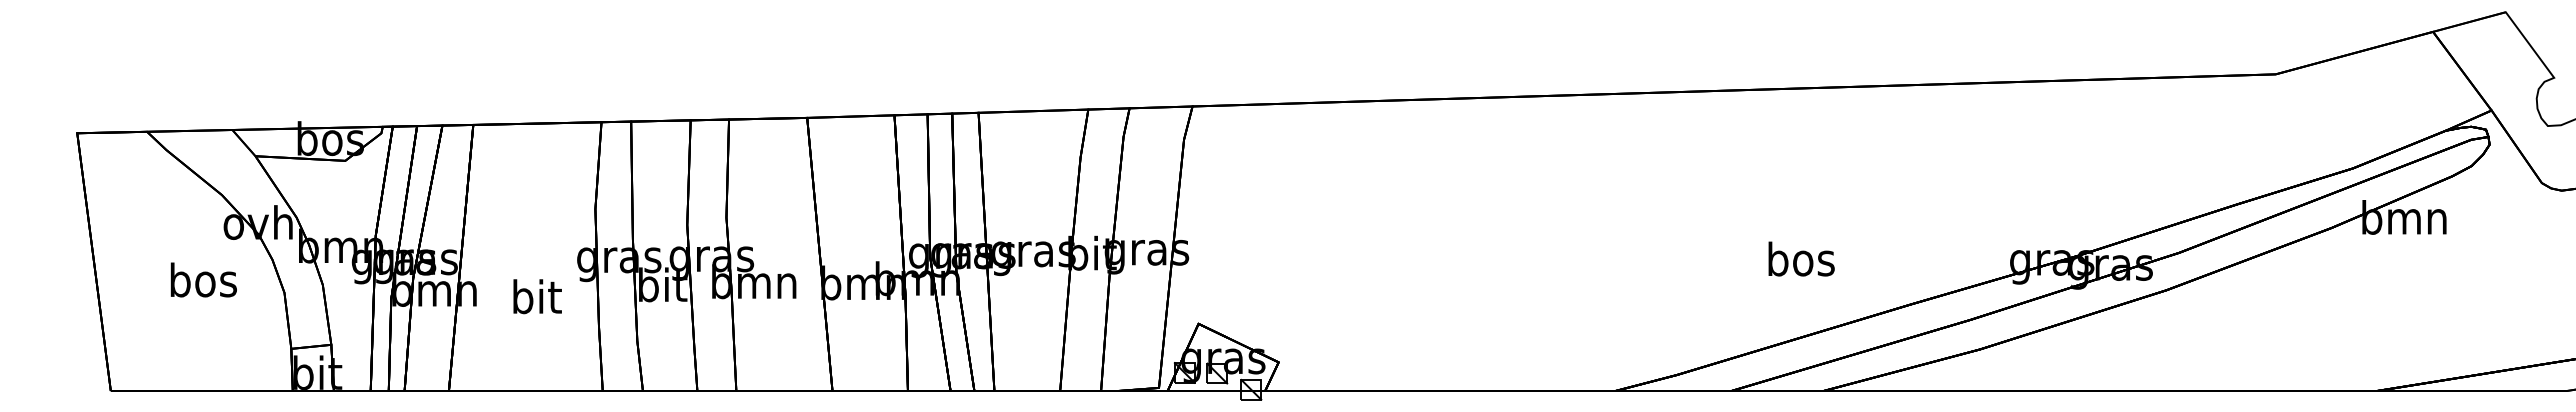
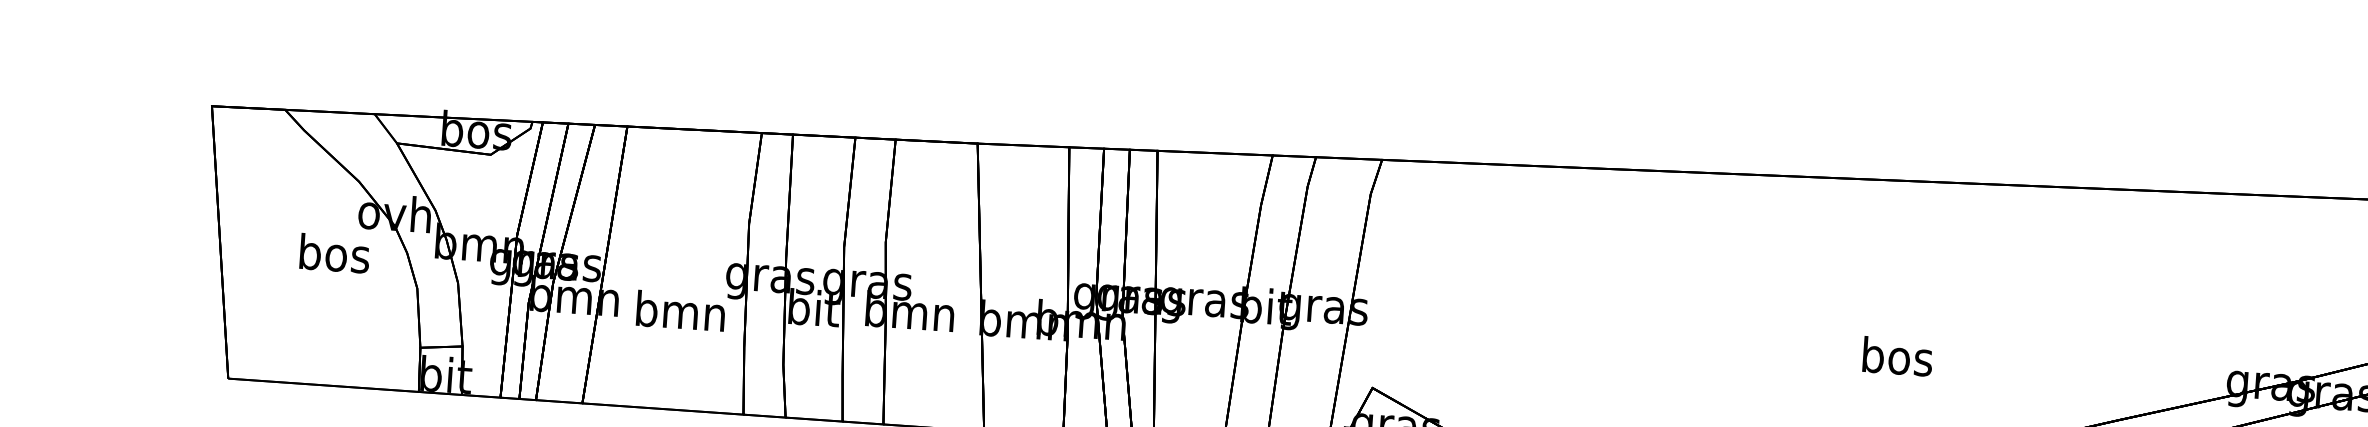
text: (1801, 258) -> (1897, 355), moved
text: (203, 279) -> (334, 252), moved
text: (536, 296) -> (681, 310), bit -> bmn

